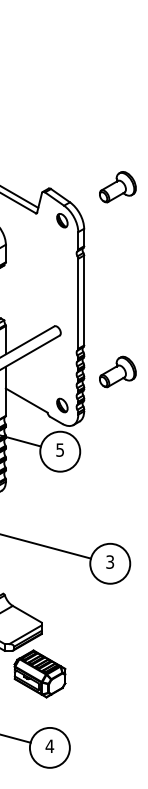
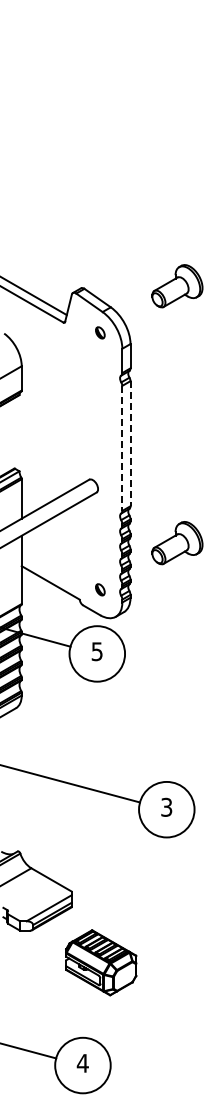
part: (62, 220) -> (100, 332), size x0.6
line: (84, 300) -> (130, 443), solid -> dashed
line: (78, 303) -> (122, 448), solid -> dashed
part: (62, 405) -> (100, 589), size x0.6
part: (40, 673) -> (101, 962), moved

